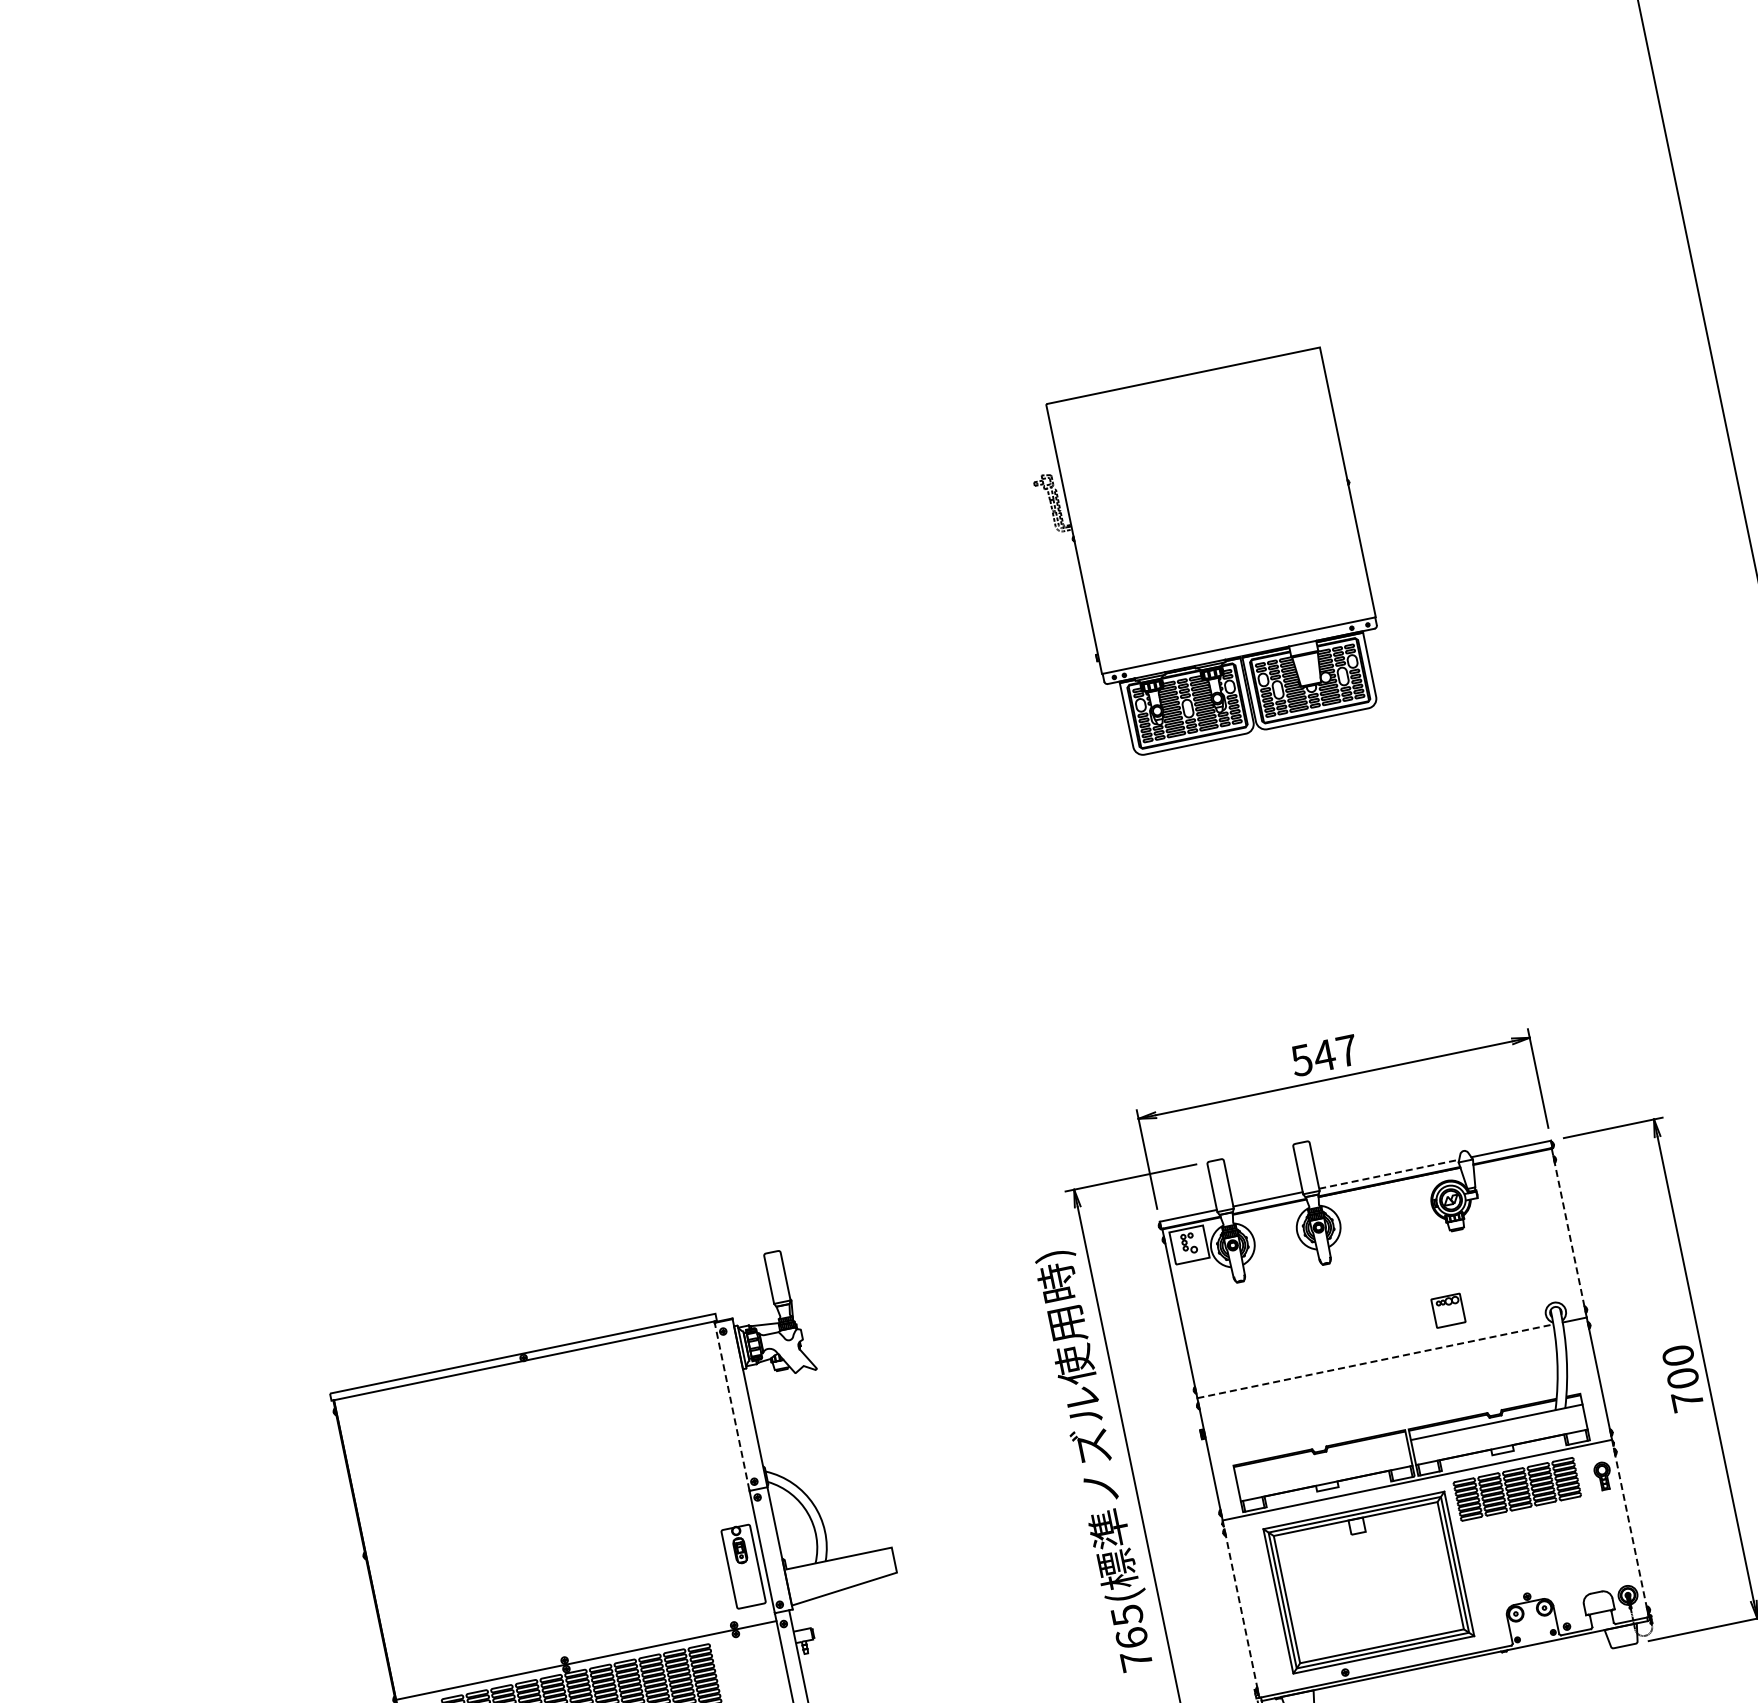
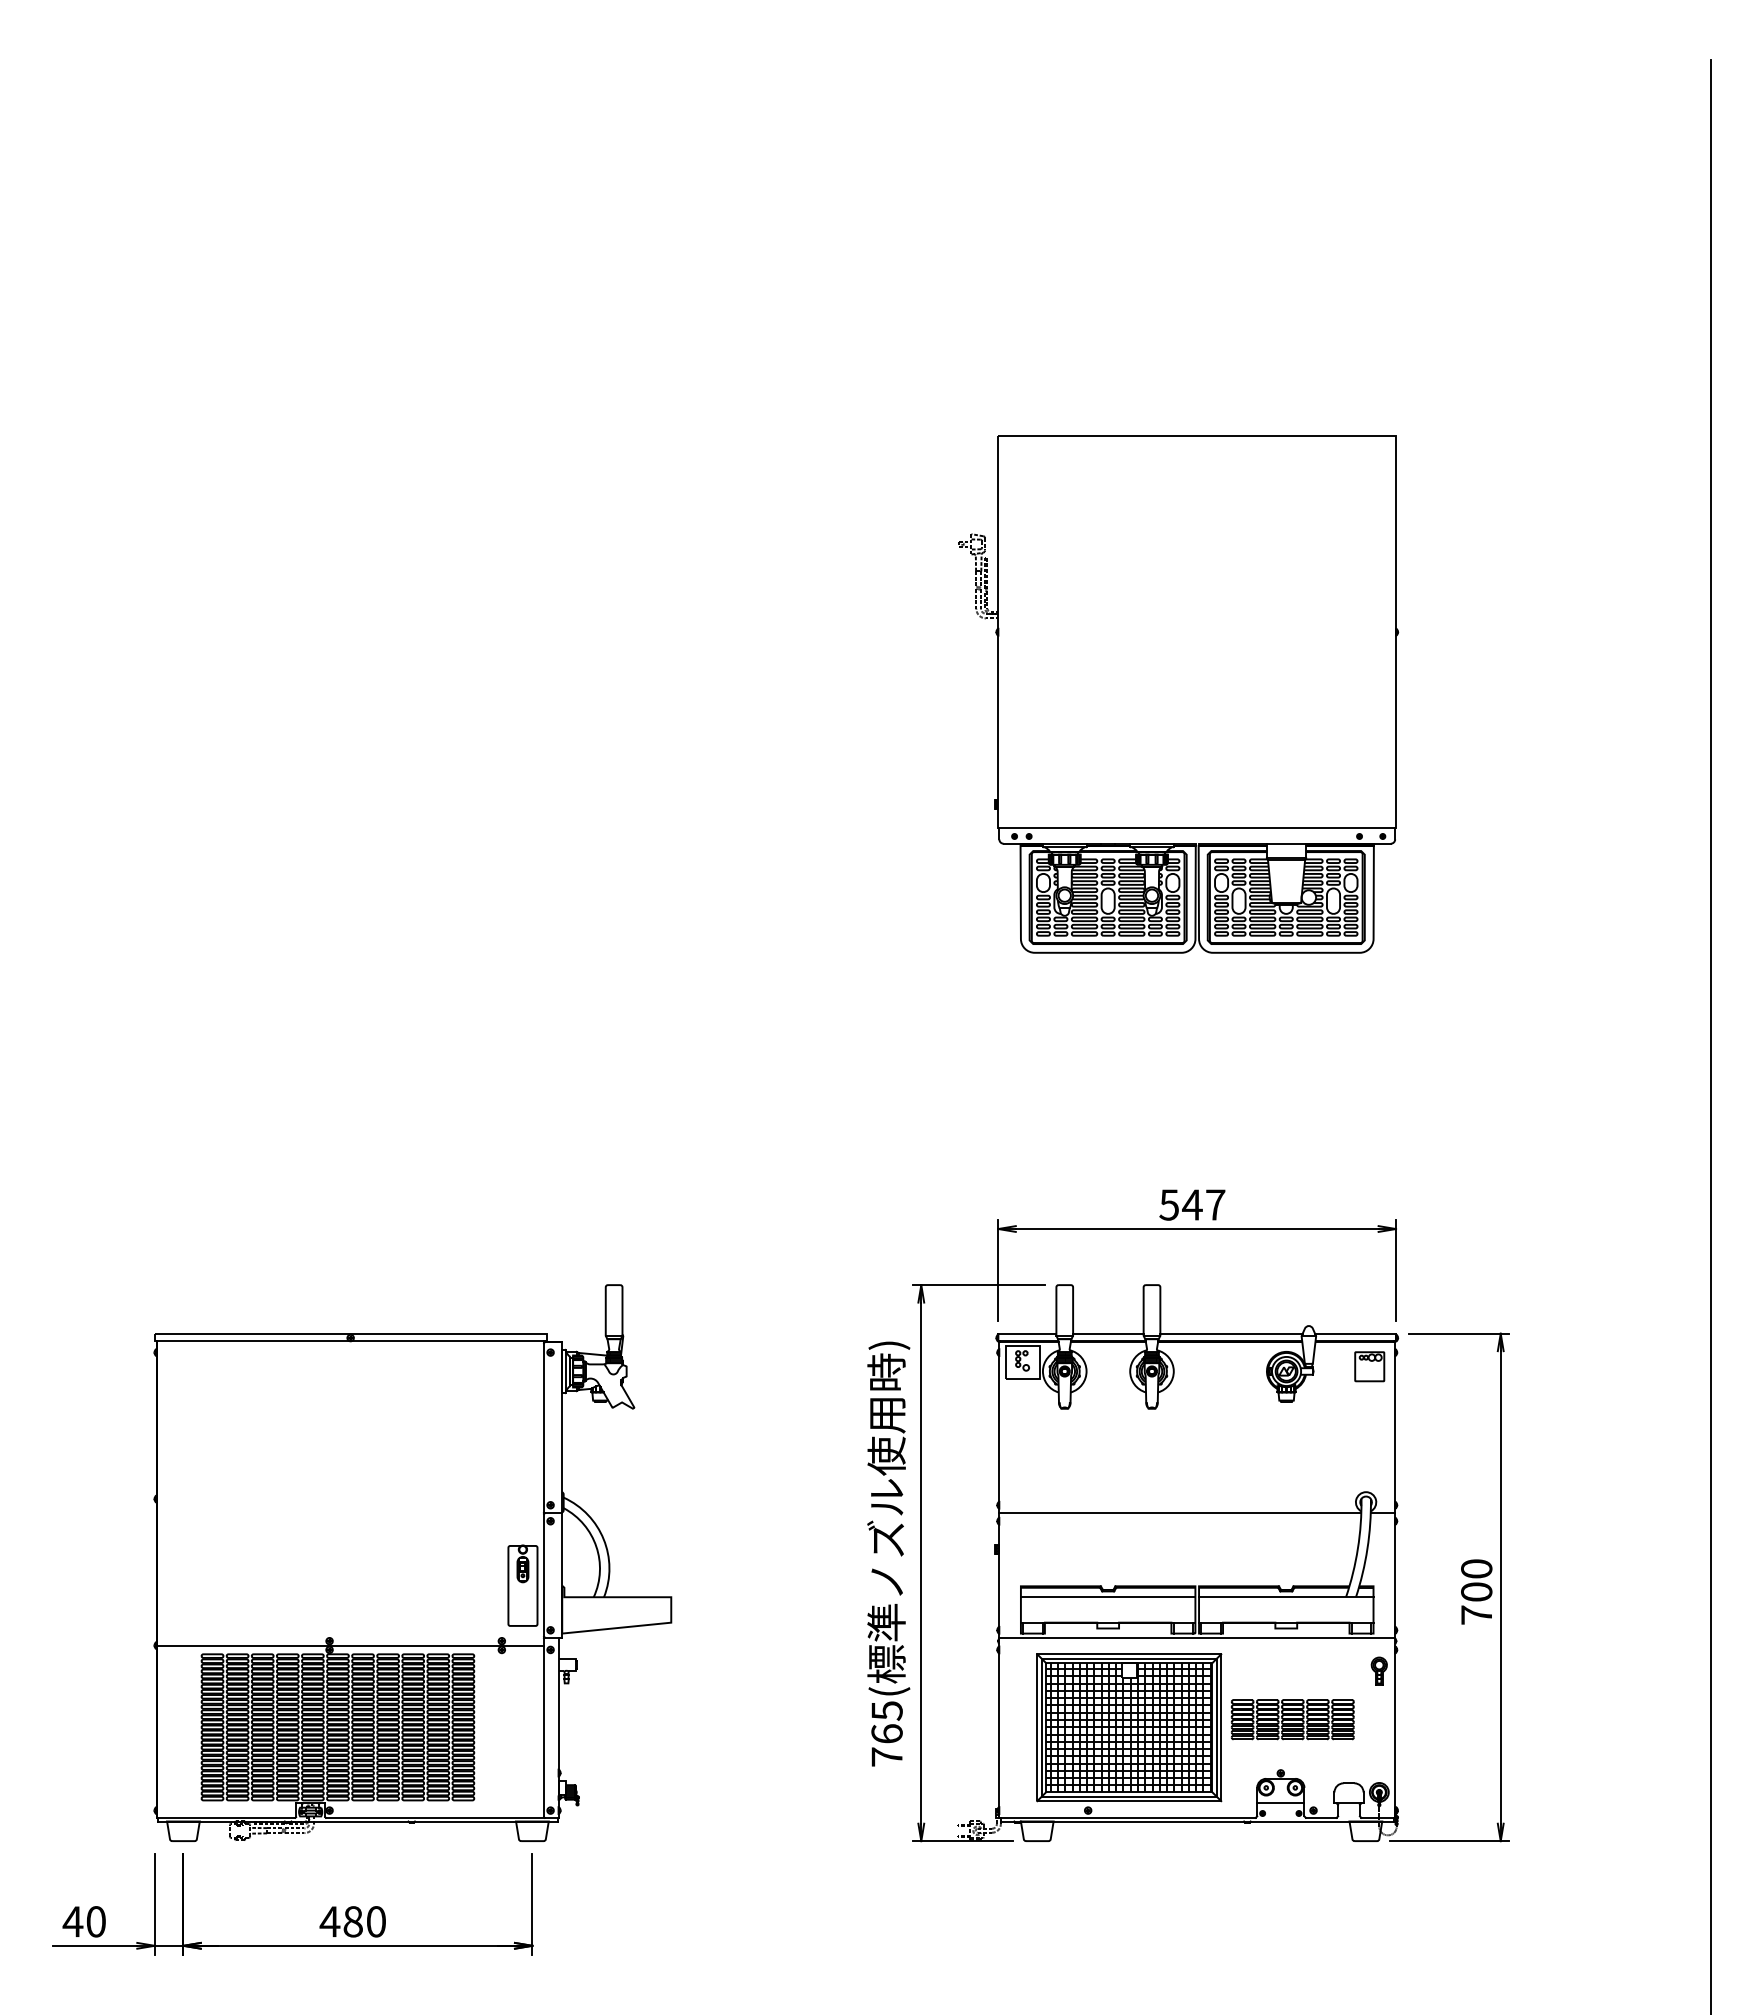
part: (1206, 556) -> (1178, 694), size x1.43
line: (1390, 1173) -> (1232, 1333), dashed -> solid
line: (1569, 1233) -> (1395, 1427), dashed -> solid
part: (1448, 1310) -> (1369, 1366), moved
line: (1375, 1361) -> (1180, 1513), dashed -> solid
line: (732, 1406) -> (544, 1427), dashed -> solid
line: (1320, 1459) -> (1107, 1597), added
part: (1516, 1489) -> (1292, 1719), moved
line: (1630, 1529) -> (1395, 1728), dashed -> solid
hatch: (1369, 1582) -> (1129, 1727), added
line: (1241, 1609) -> (999, 1728), dashed -> solid
line: (1533, 1626) -> (1280, 1803), added

